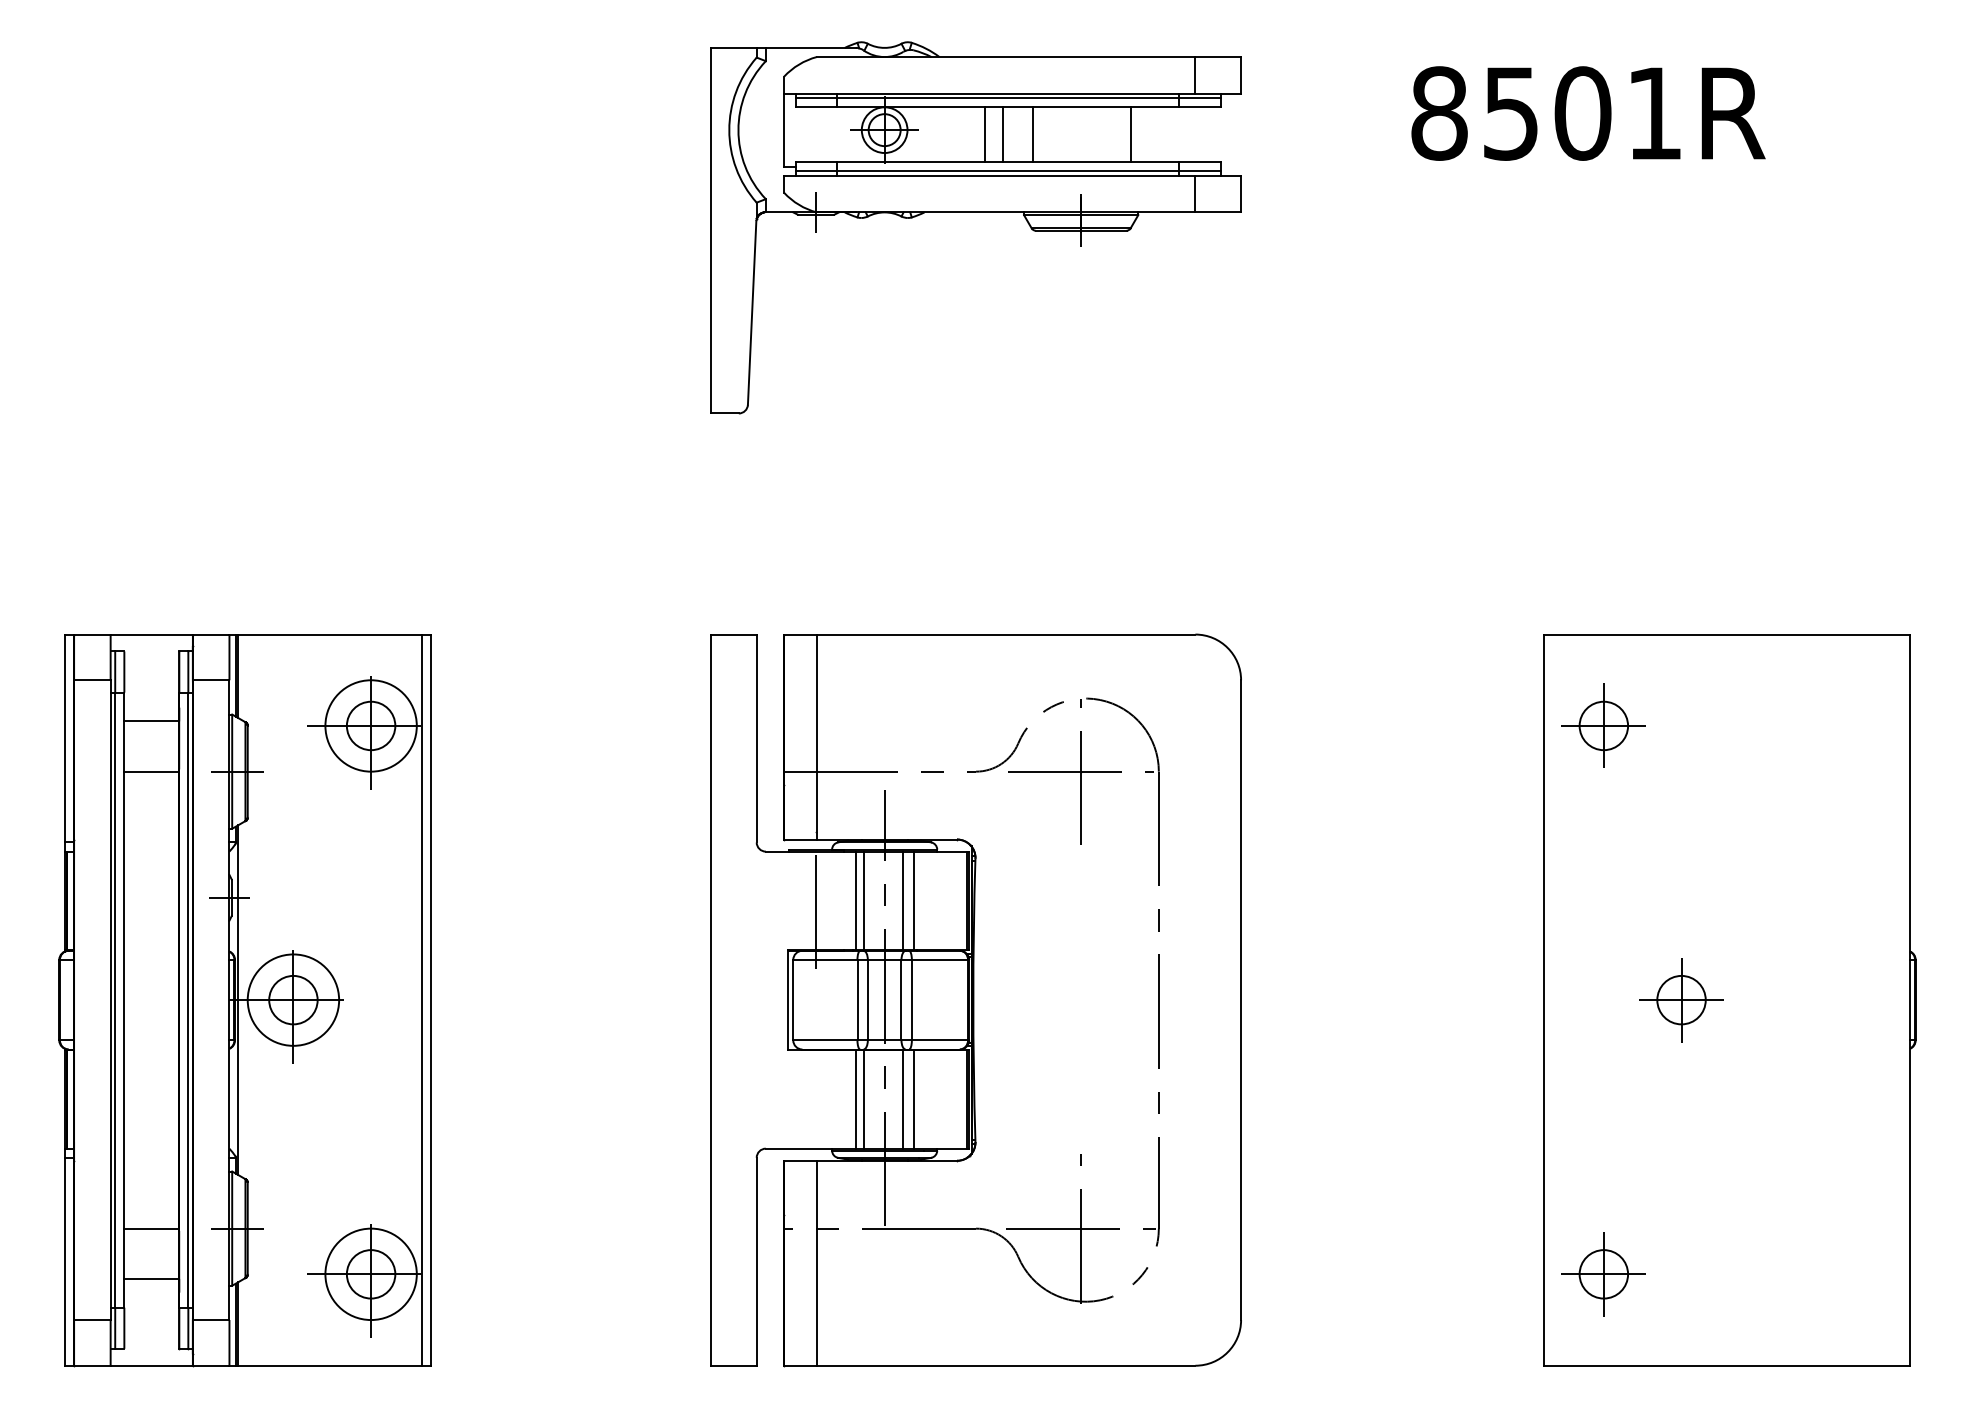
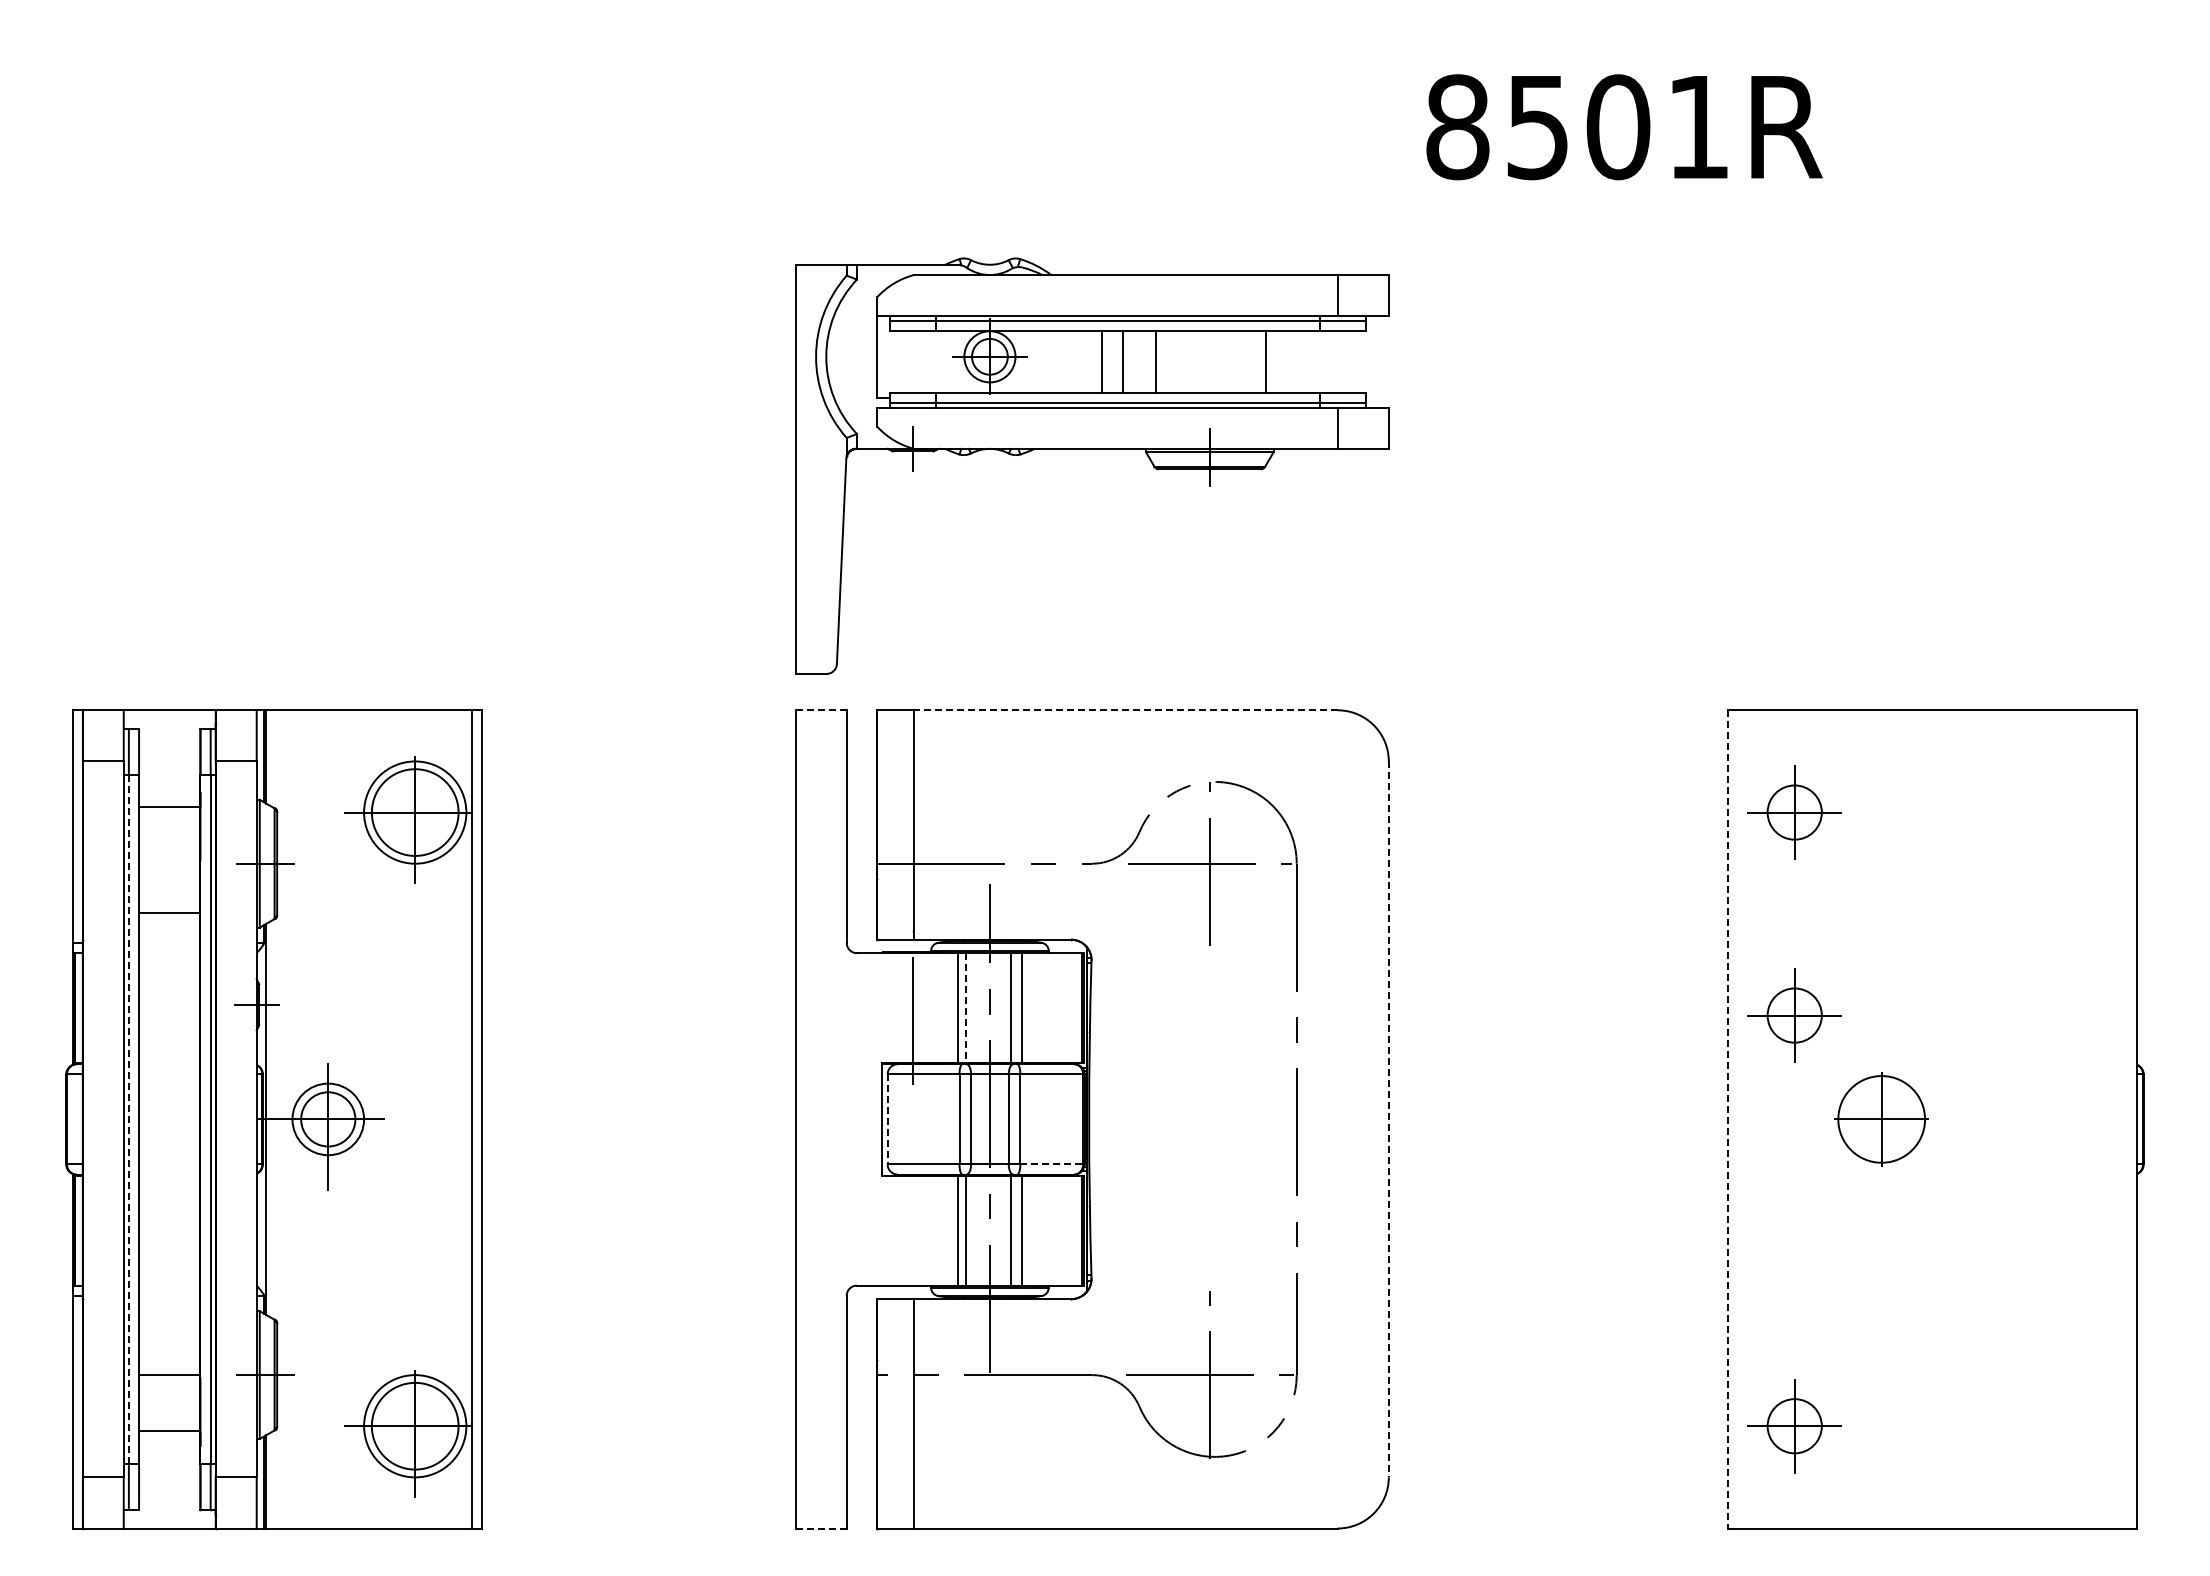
text: (1588, 113) -> (1624, 127), moved
part: (976, 212) -> (1092, 449), moved
line: (734, 634) -> (821, 710), solid -> dashed
line: (1005, 634) -> (1125, 710), solid -> dashed
circle: (371, 725) -> (415, 812), size x1.6
line: (151, 771) -> (169, 912), moved
line: (863, 901) -> (966, 1008), solid -> dashed
part: (1603, 907) -> (1794, 1015), added
line: (114, 999) -> (128, 1118), solid -> dashed
circle: (293, 1000) -> (328, 1119), size x0.7
line: (793, 1000) -> (887, 1119), solid -> dashed
line: (1240, 1000) -> (1388, 1119), solid -> dashed
line: (1544, 1000) -> (1728, 1119), solid -> dashed
circle: (1681, 1000) -> (1881, 1119), size x1.6
line: (940, 1040) -> (1052, 1164), solid -> dashed
circle: (371, 1274) -> (415, 1426), size x1.6
line: (734, 1365) -> (821, 1528), solid -> dashed

